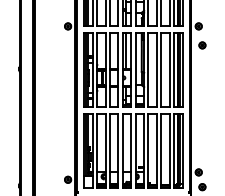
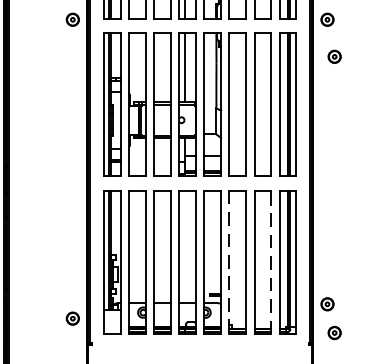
line: (148, 150) -> (229, 261), solid -> dashed
line: (169, 150) -> (270, 261), solid -> dashed

